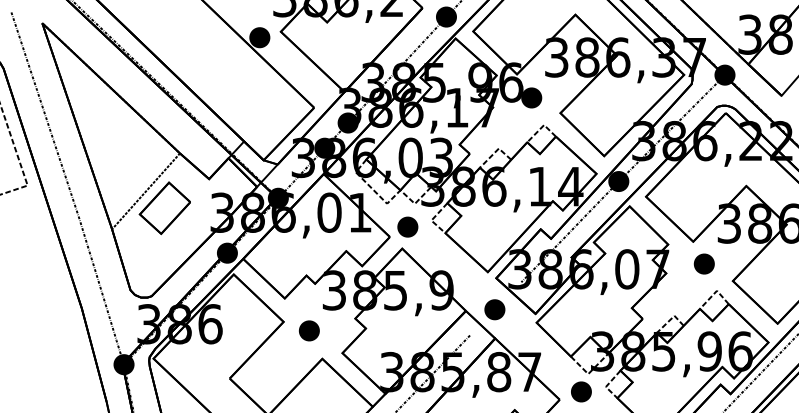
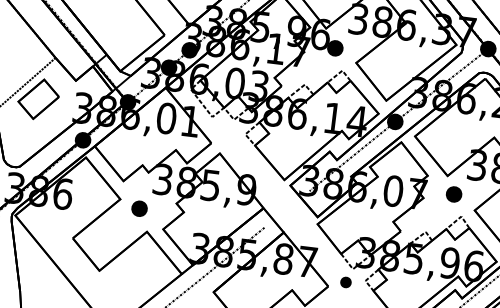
part: (407, 226) -> (226, 136), removed
part: (494, 309) -> (286, 209), removed
part: (581, 391) -> (346, 282), size x0.7

